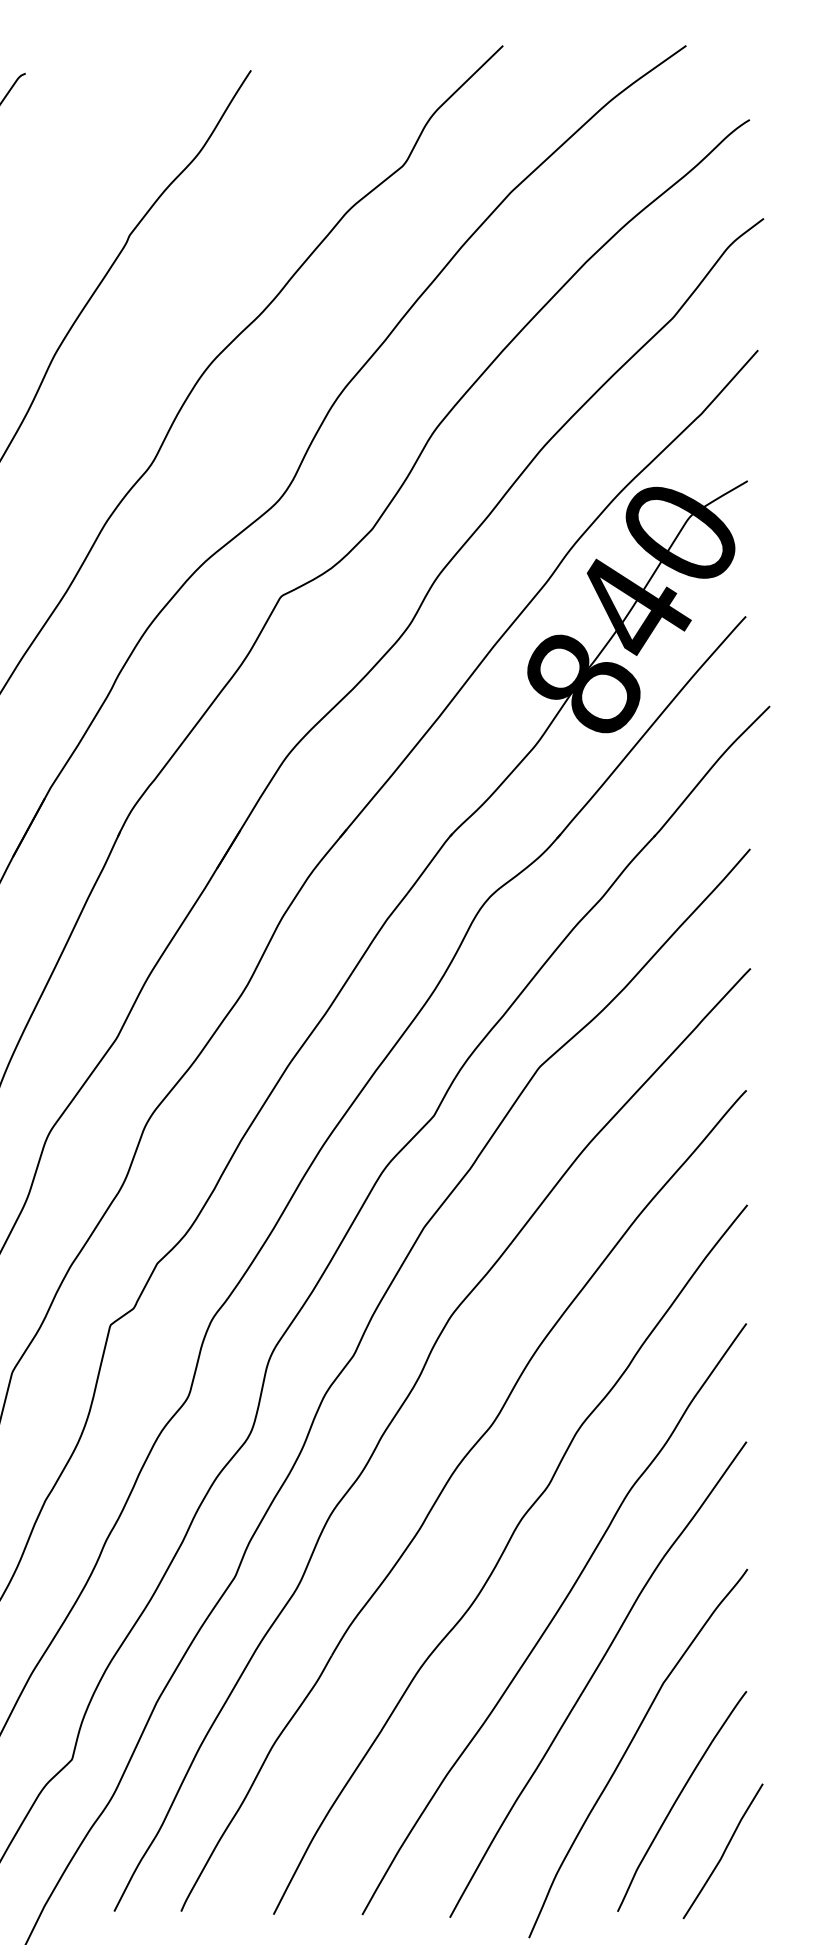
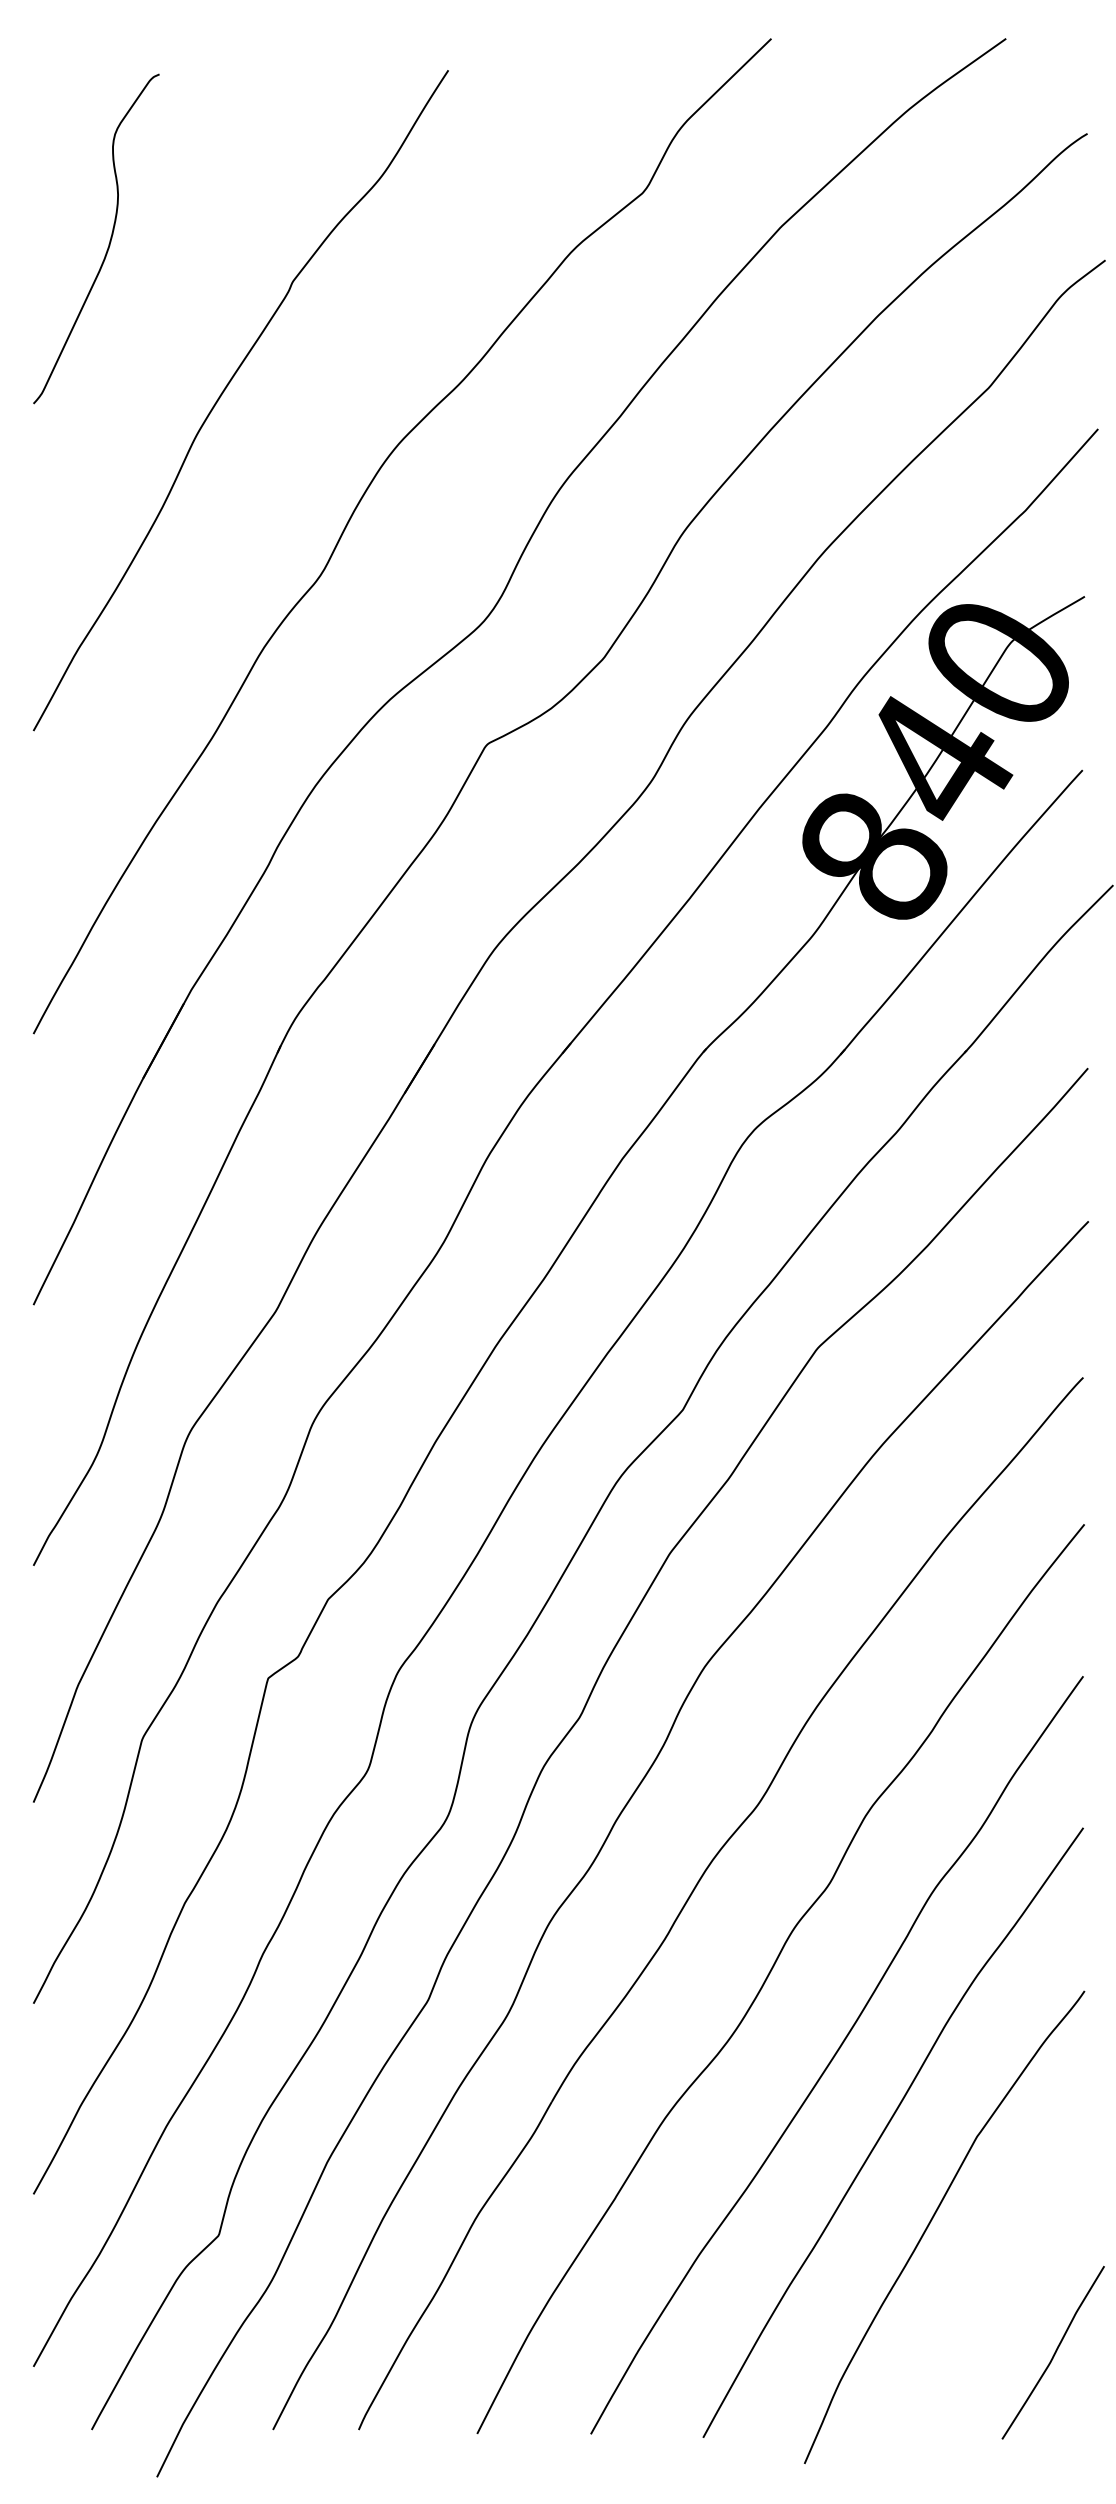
curve: (678, 1798) -> (996, 2284), removed

